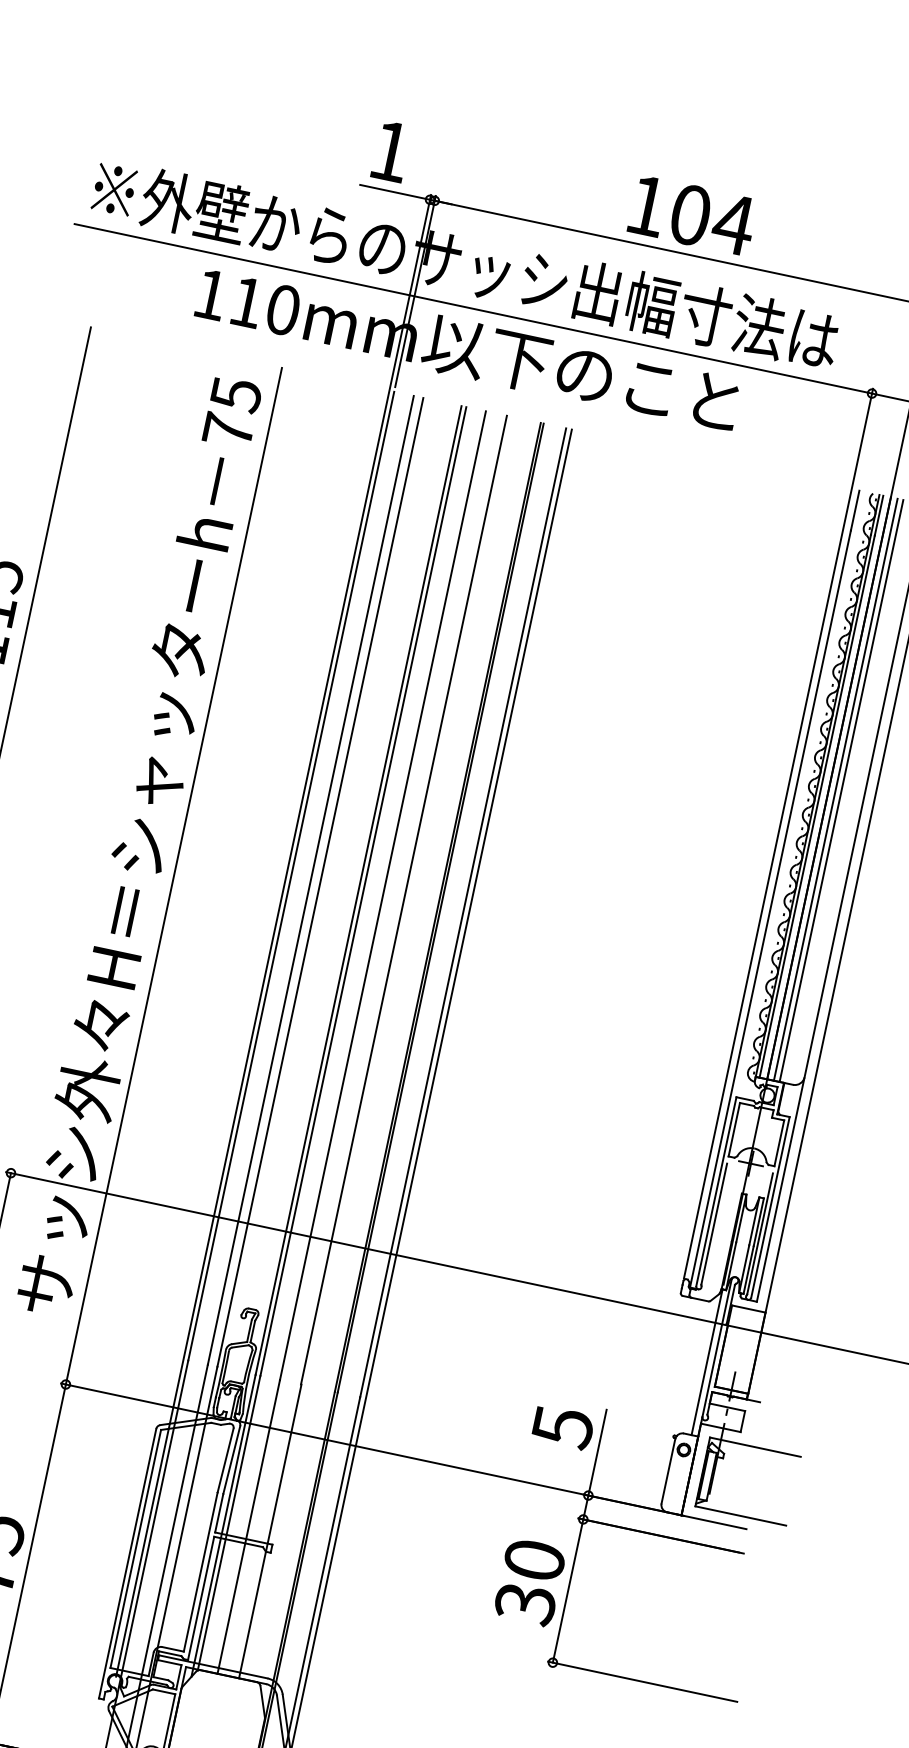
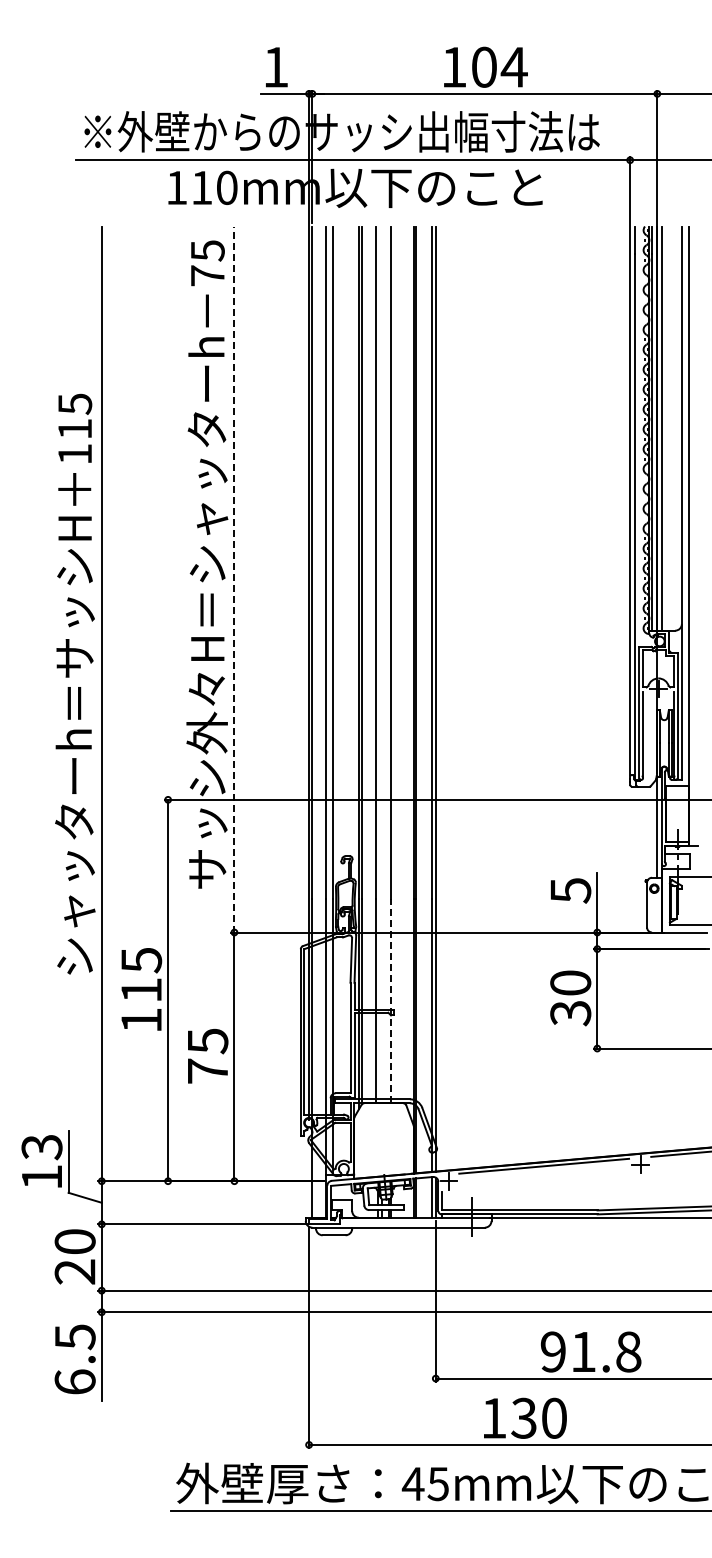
line: (840, 790) -> (665, 428), removed
line: (174, 876) -> (234, 579), solid -> dashed
line: (270, 1531) -> (391, 1001), solid -> dashed

